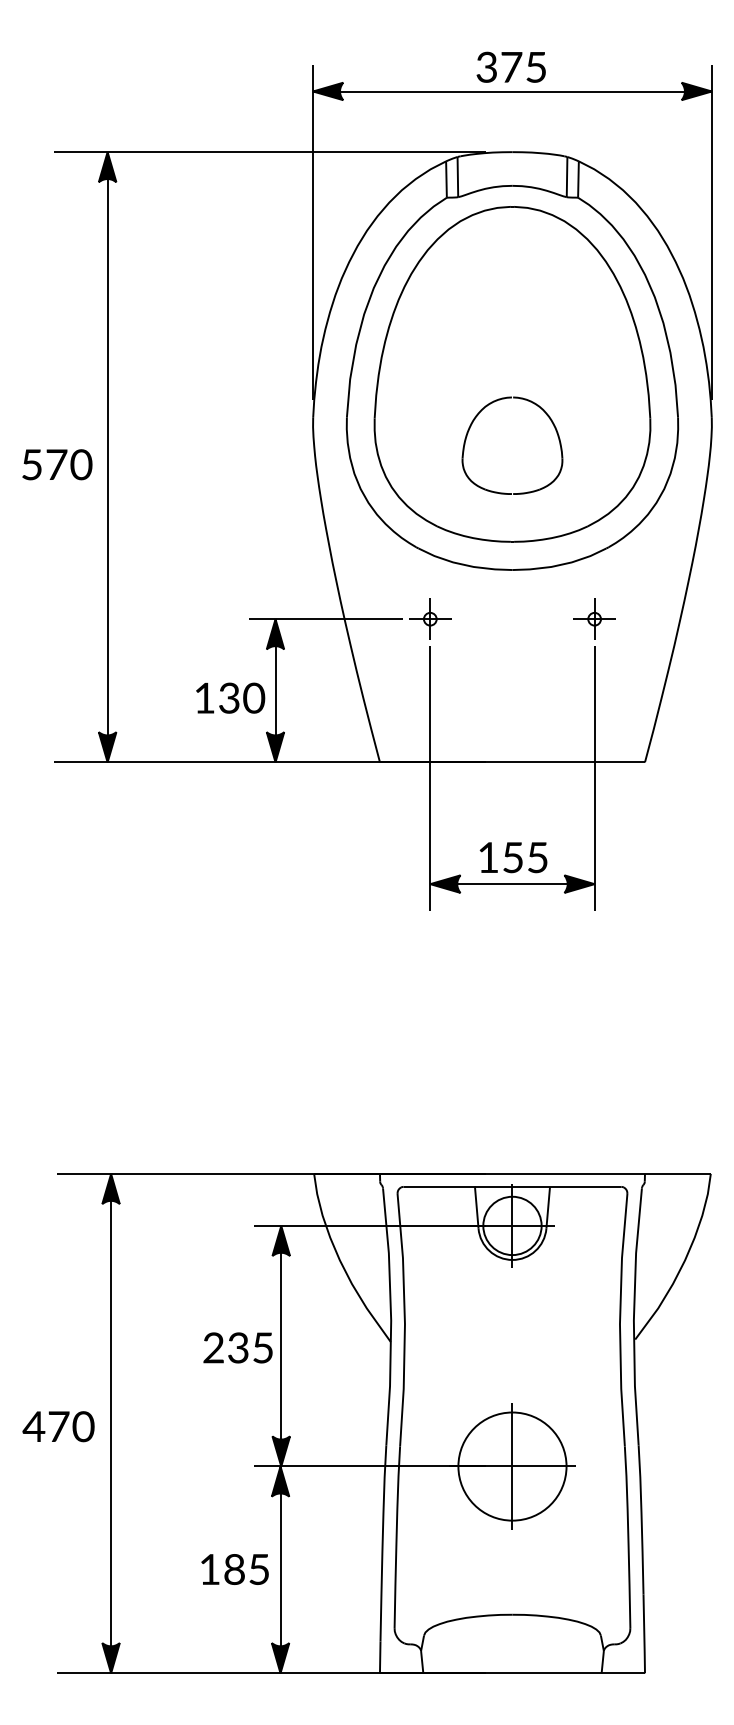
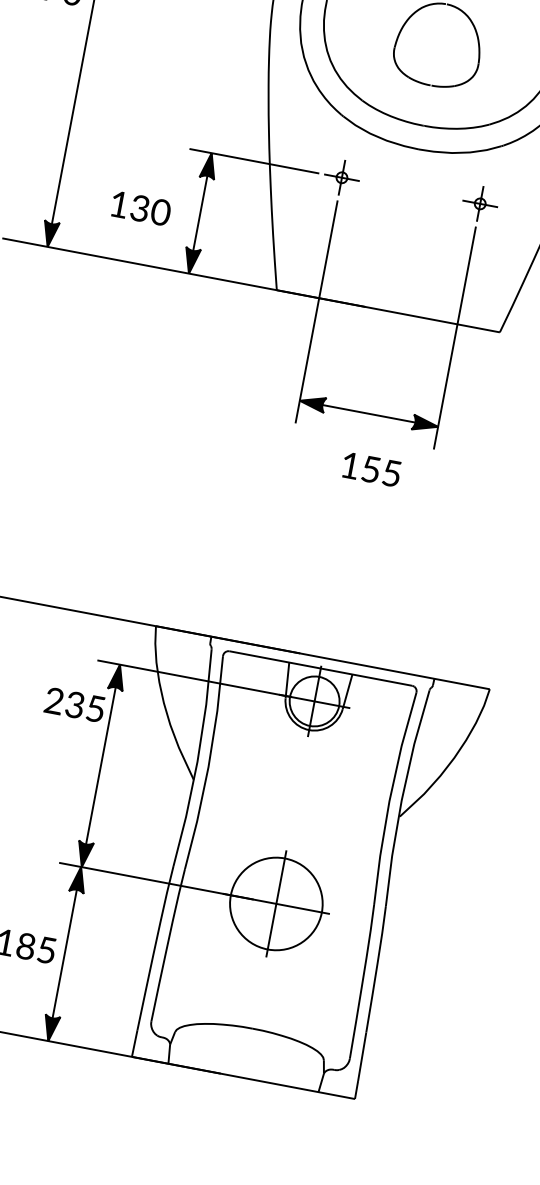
text: (230, 697) -> (141, 208), moved
text: (513, 857) -> (371, 469), moved
text: (237, 1347) -> (74, 704), moved

